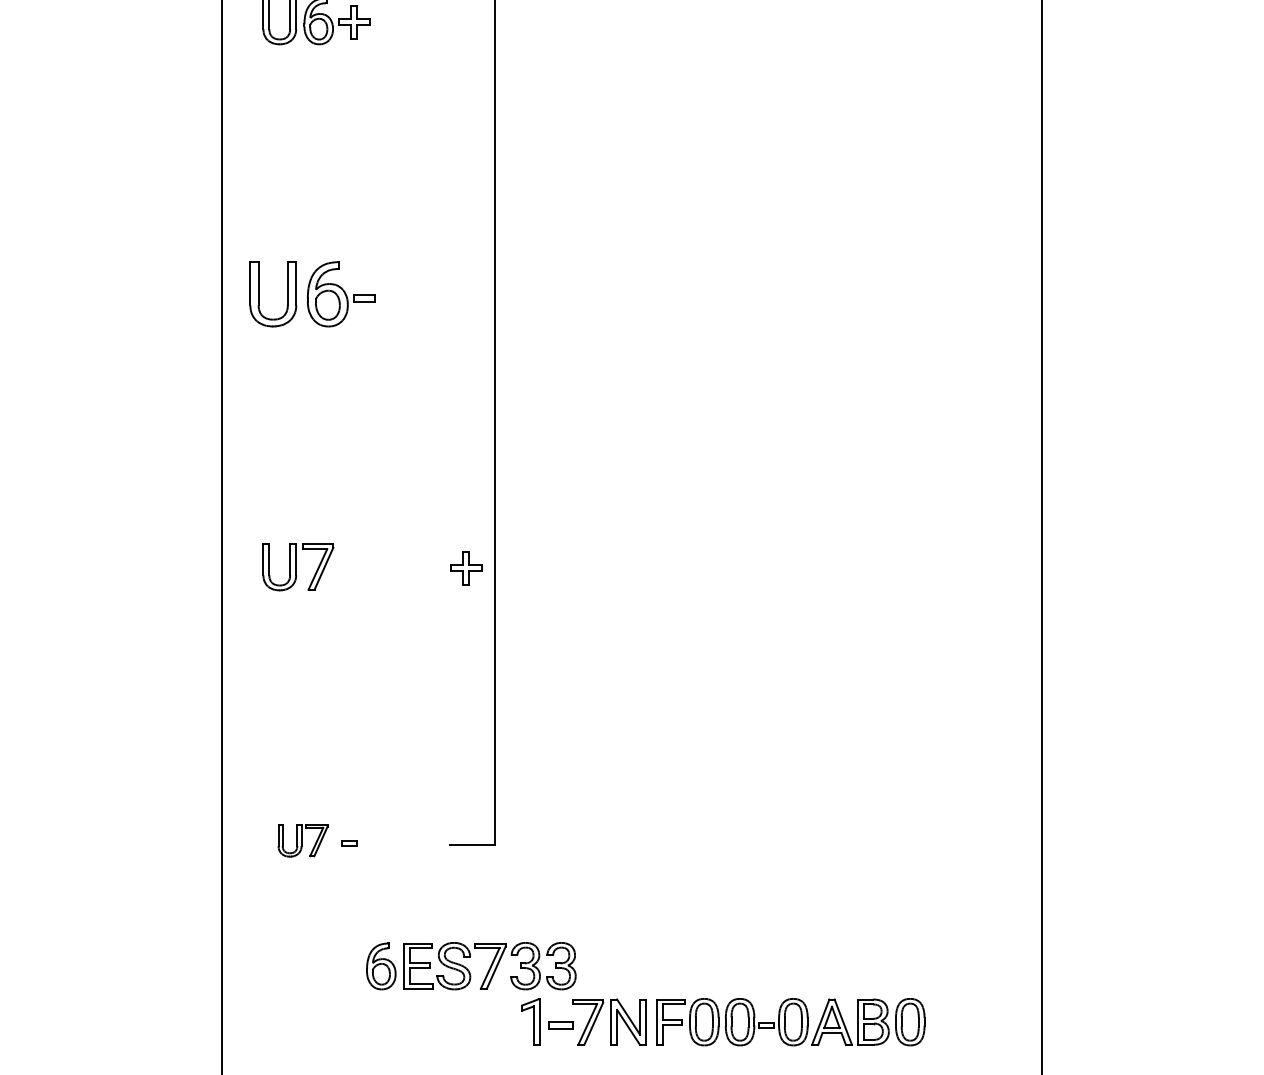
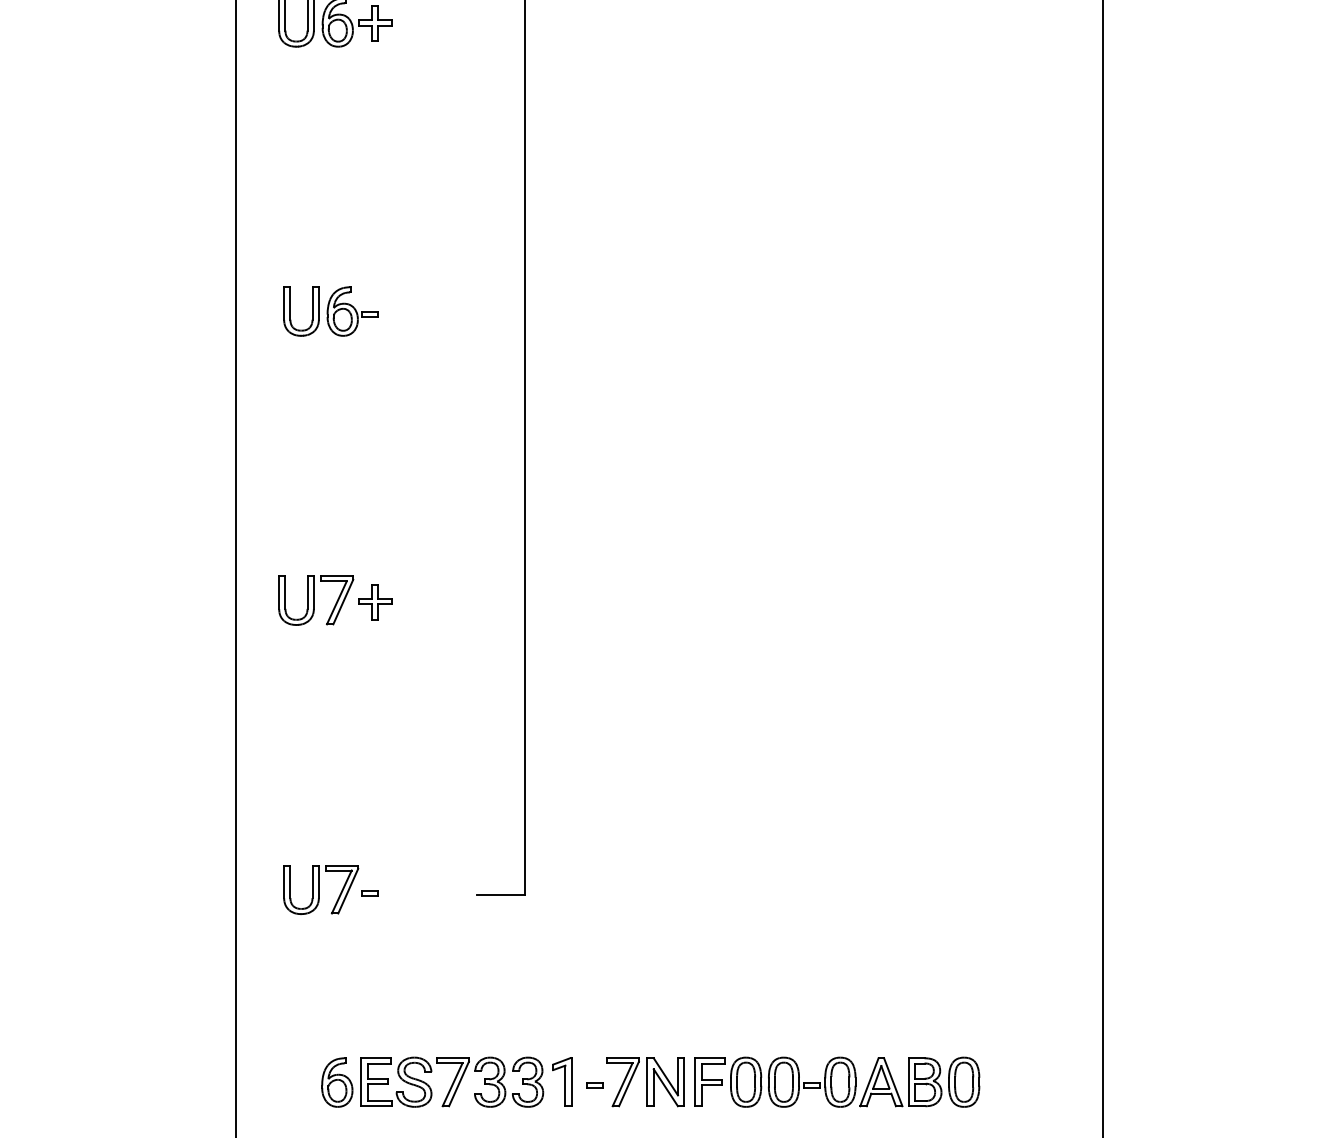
part: (312, 294) -> (331, 311), size x0.71
part: (466, 568) -> (375, 601), moved
part: (302, 840) -> (320, 889), size x1.43
part: (471, 966) -> (432, 1082), moved
part: (561, 1025) -> (594, 1085), size x0.62

